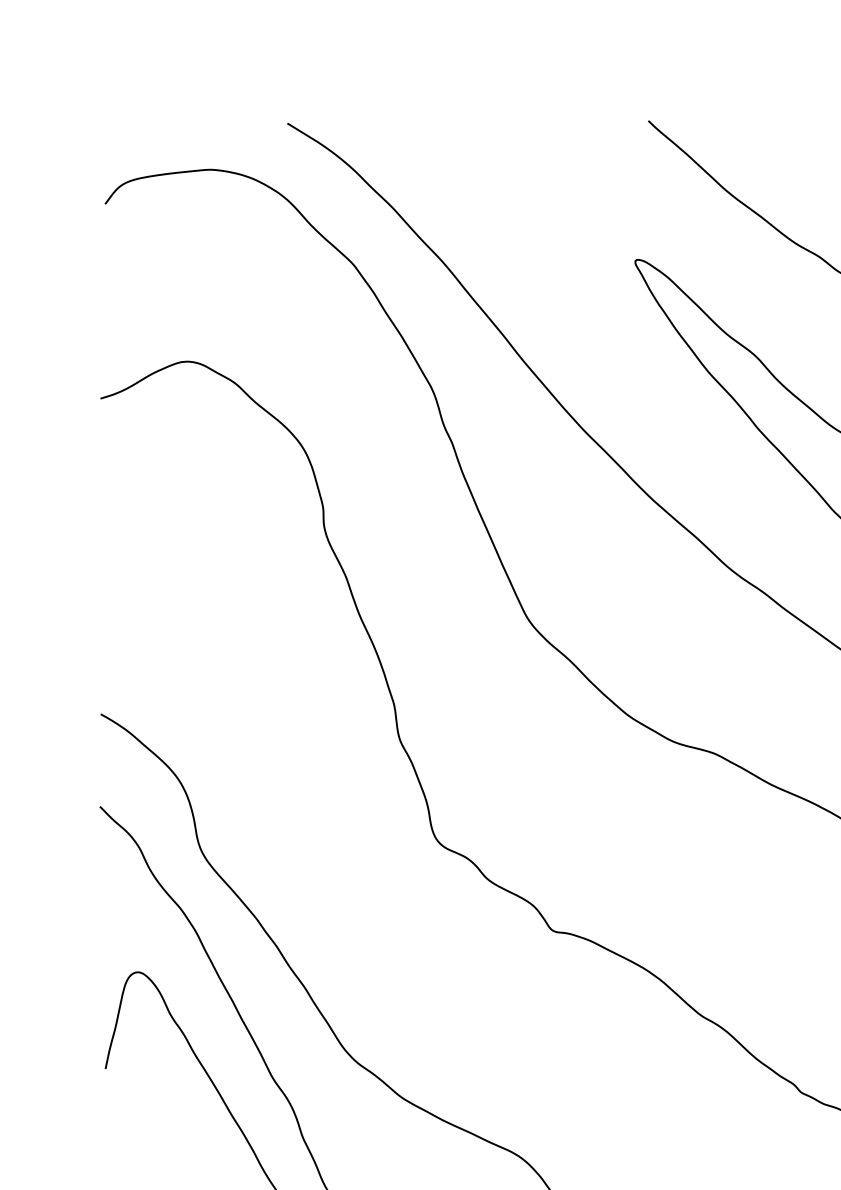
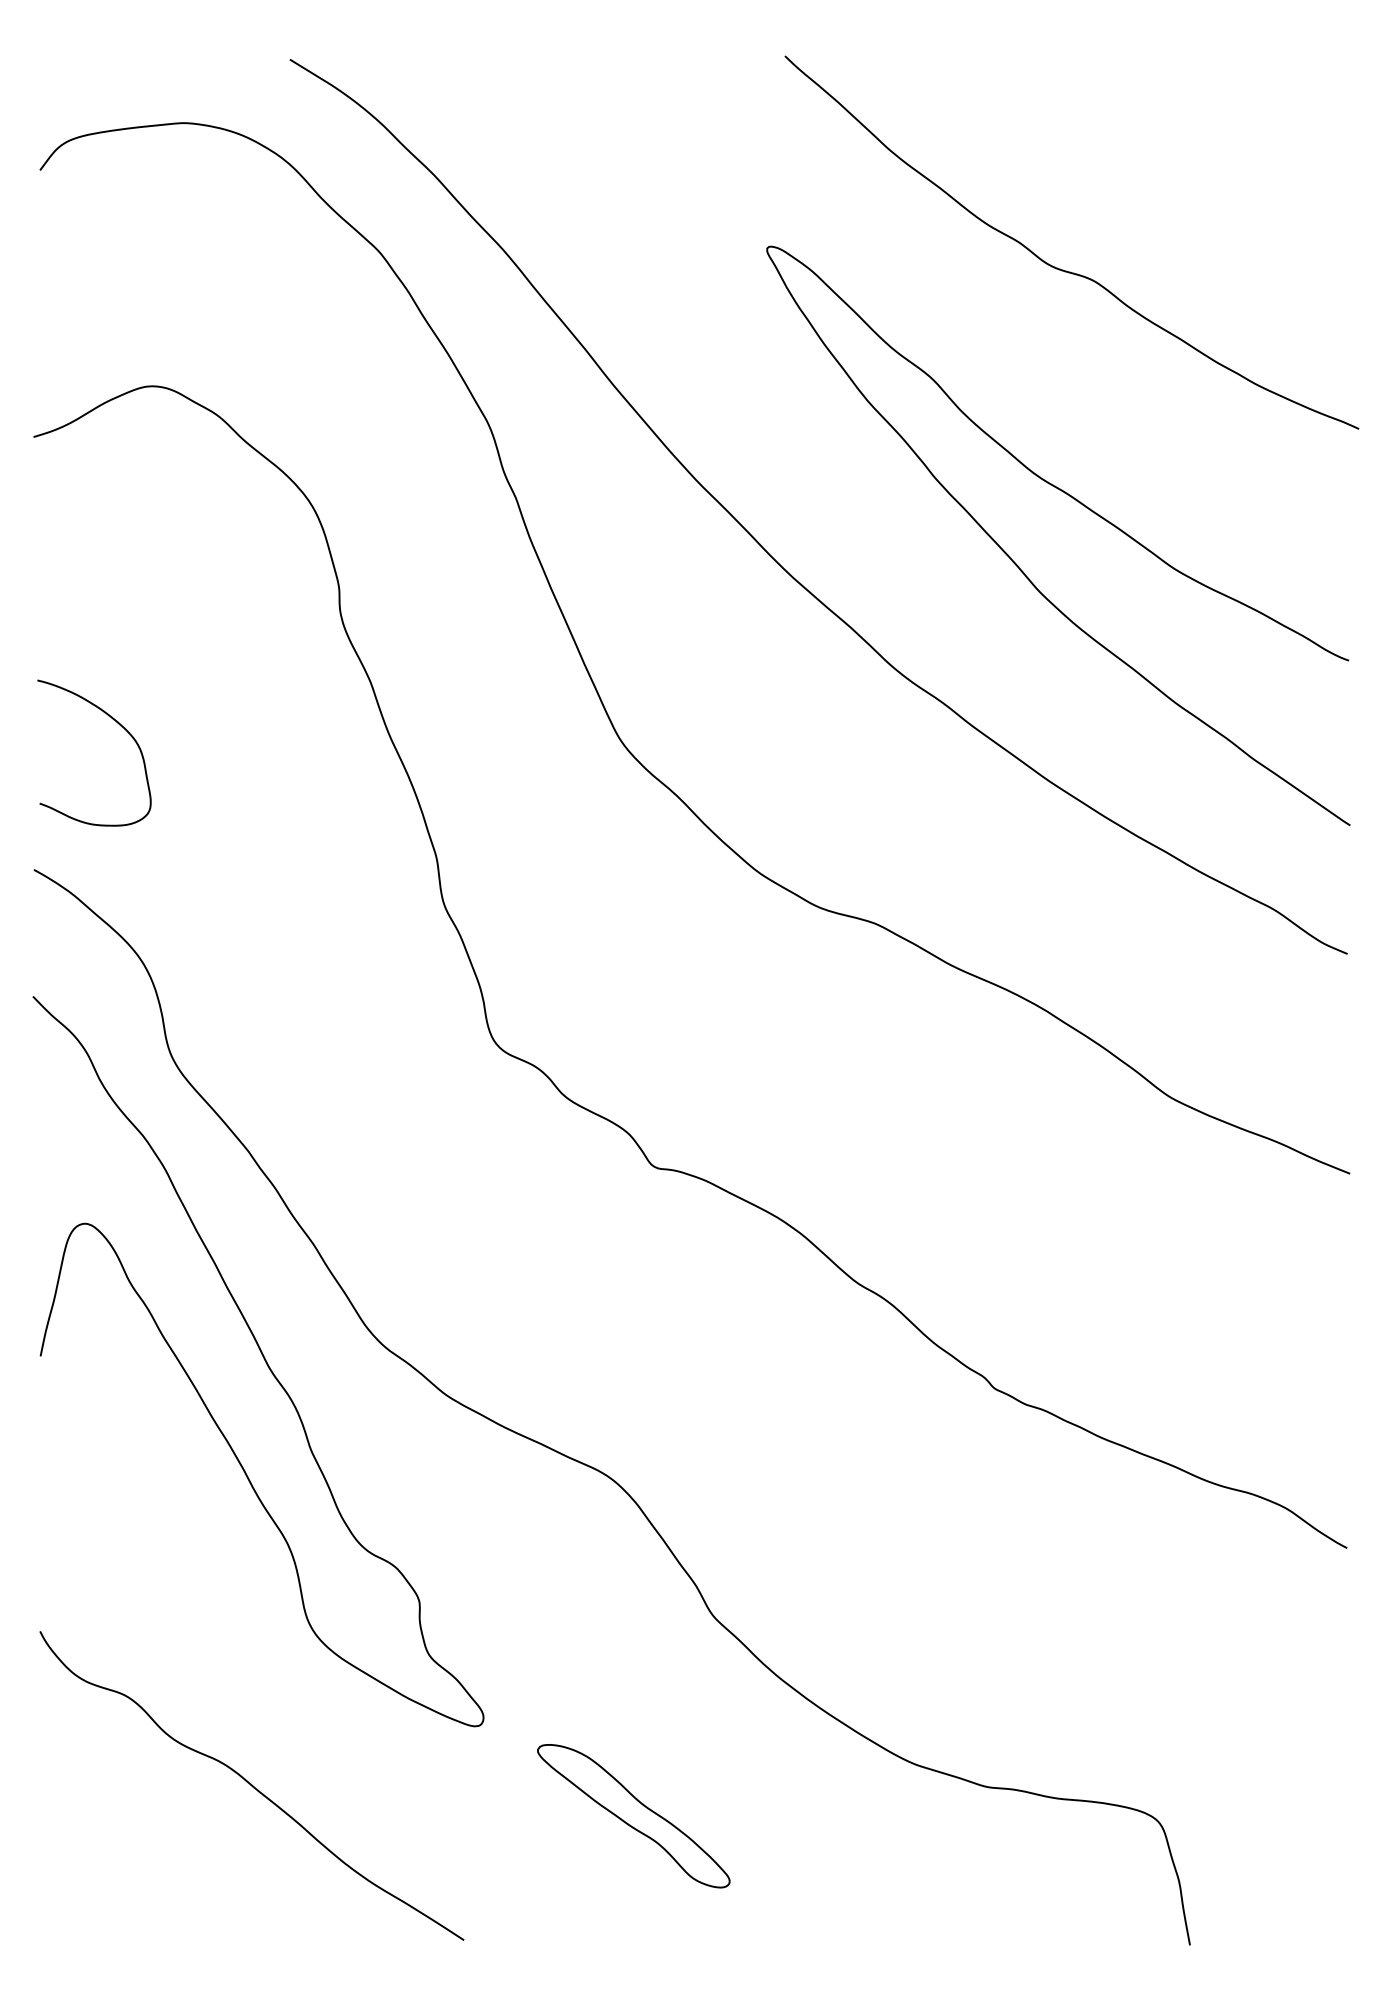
curve: (163, 609) -> (120, 726), added

